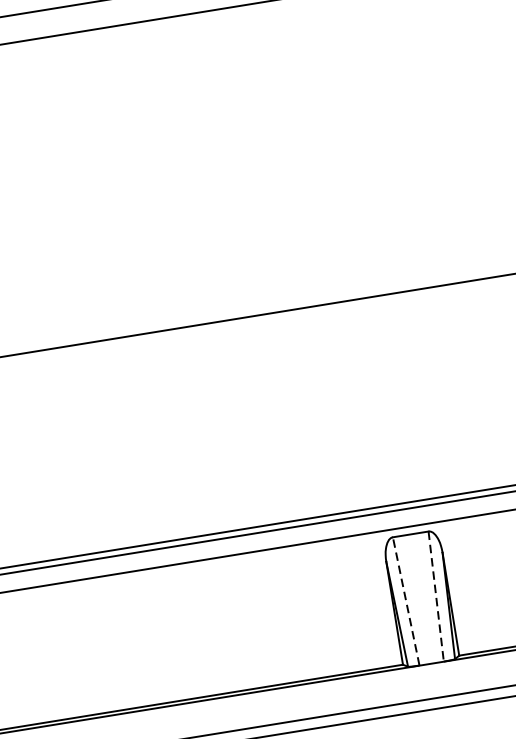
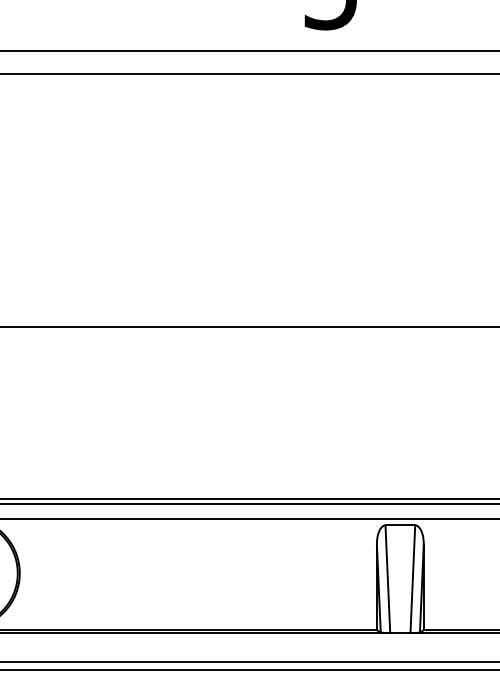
line: (435, 596) -> (412, 579), dashed -> solid
line: (405, 601) -> (387, 579), dashed -> solid

